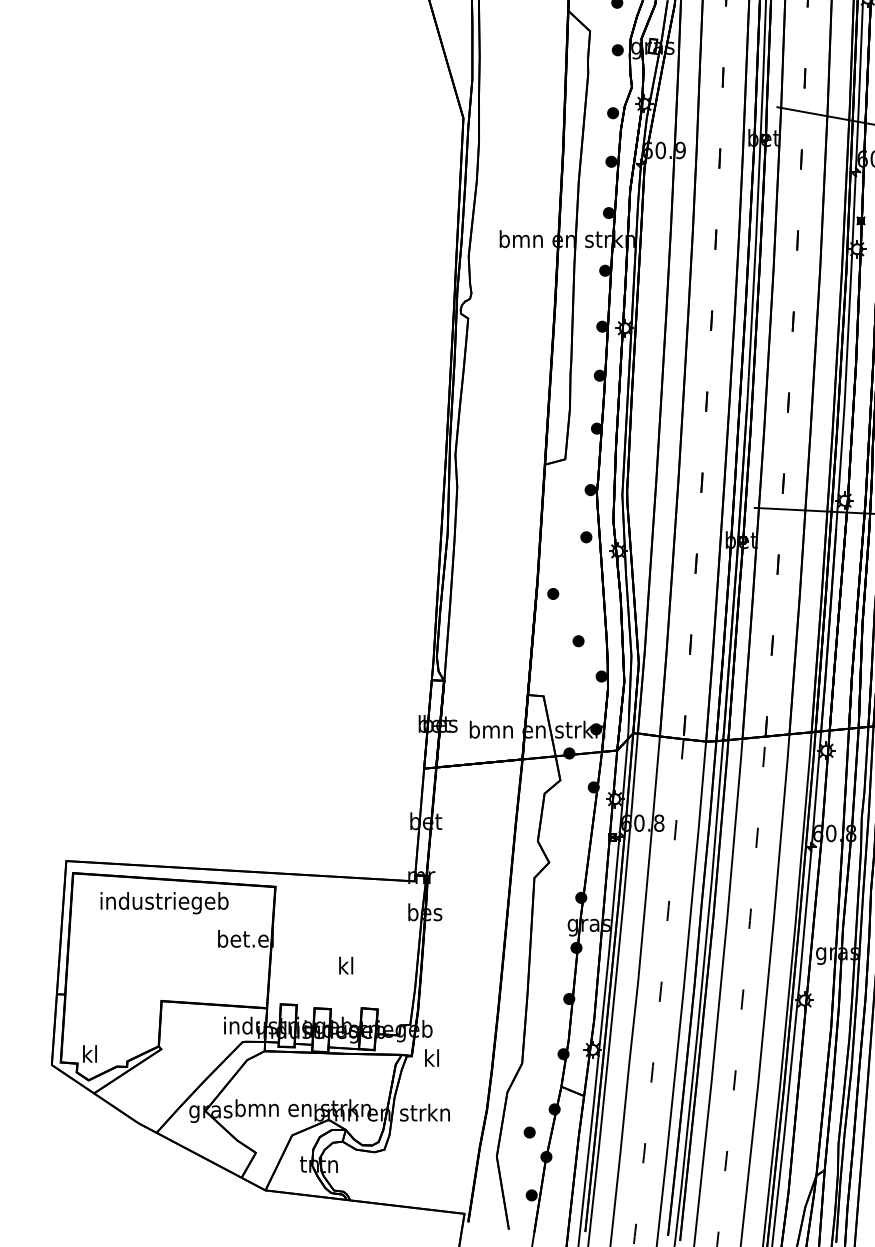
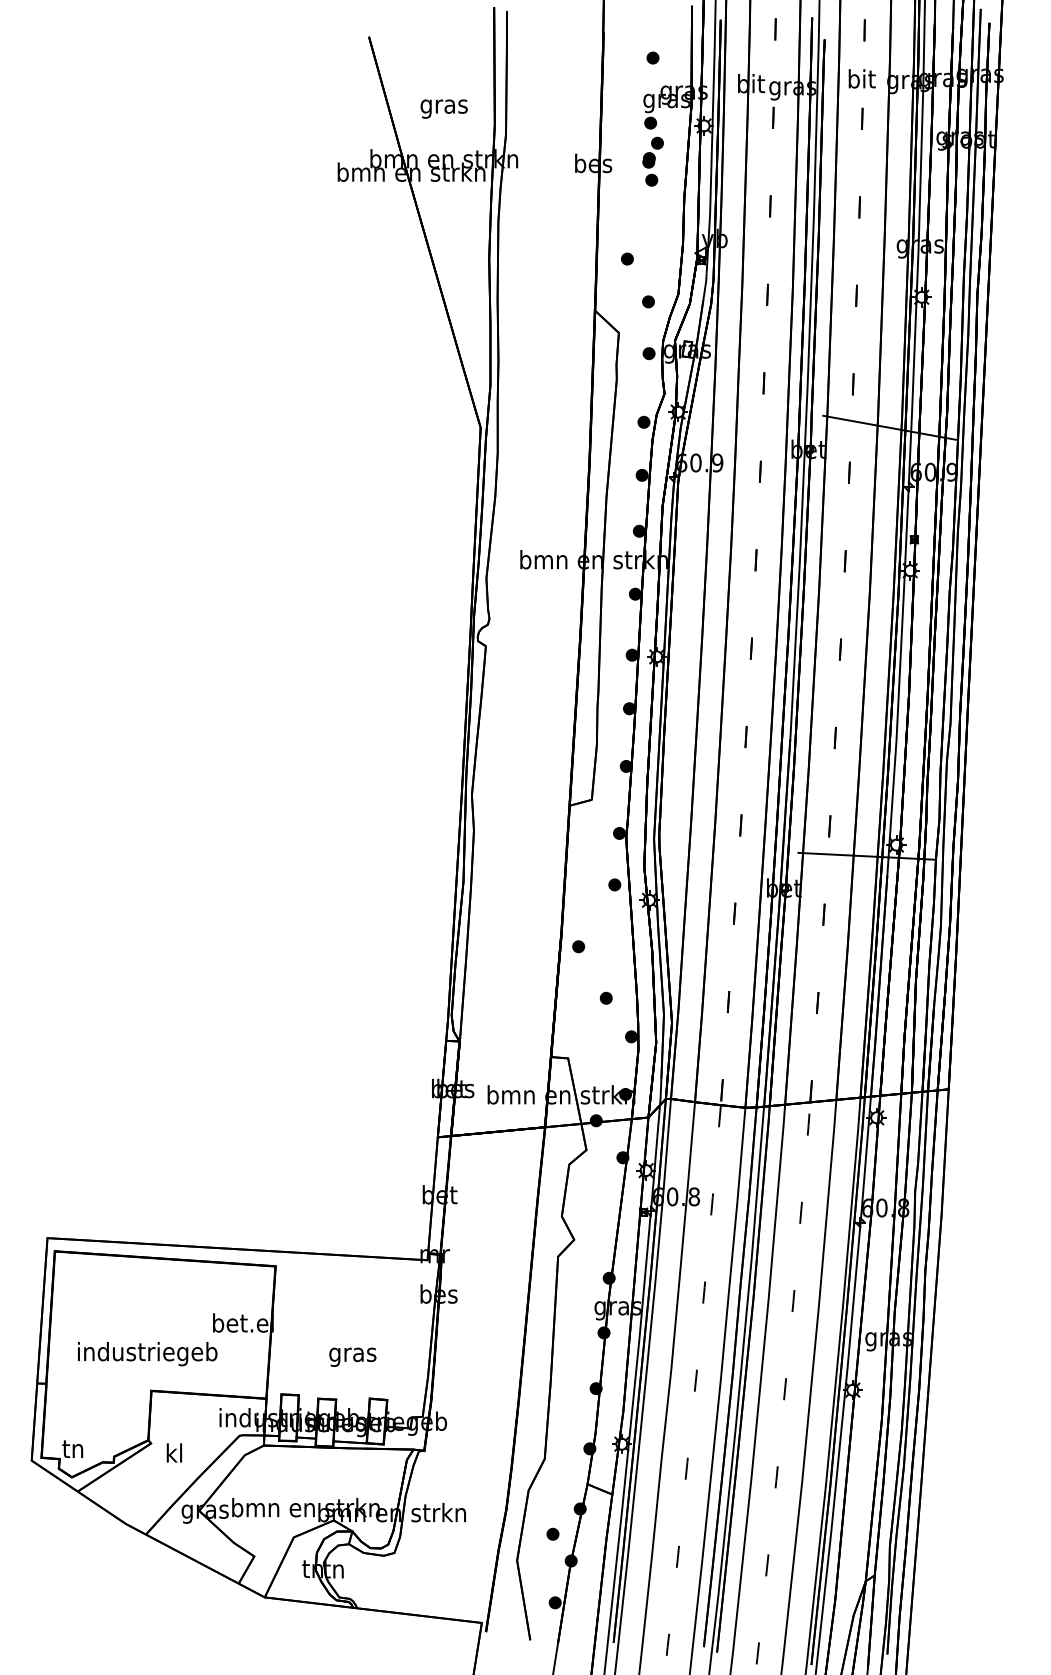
text: (164, 903) -> (147, 1354), moved
text: (345, 967) -> (352, 1354), kl -> gras
text: (89, 1053) -> (72, 1448), kl -> tn
text: (432, 1057) -> (174, 1452), moved

